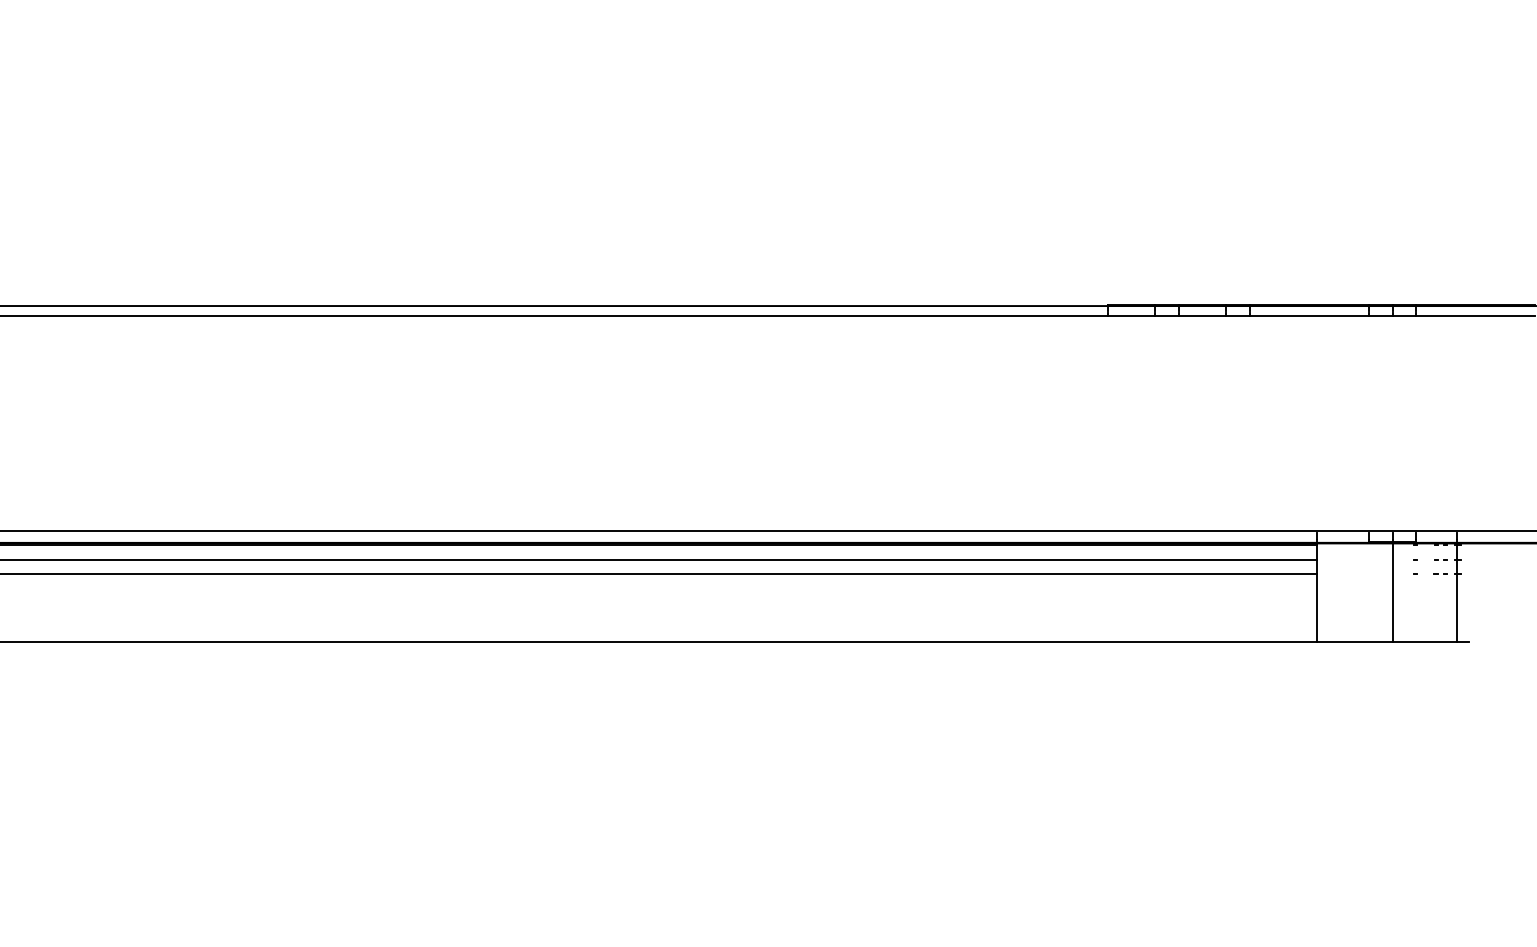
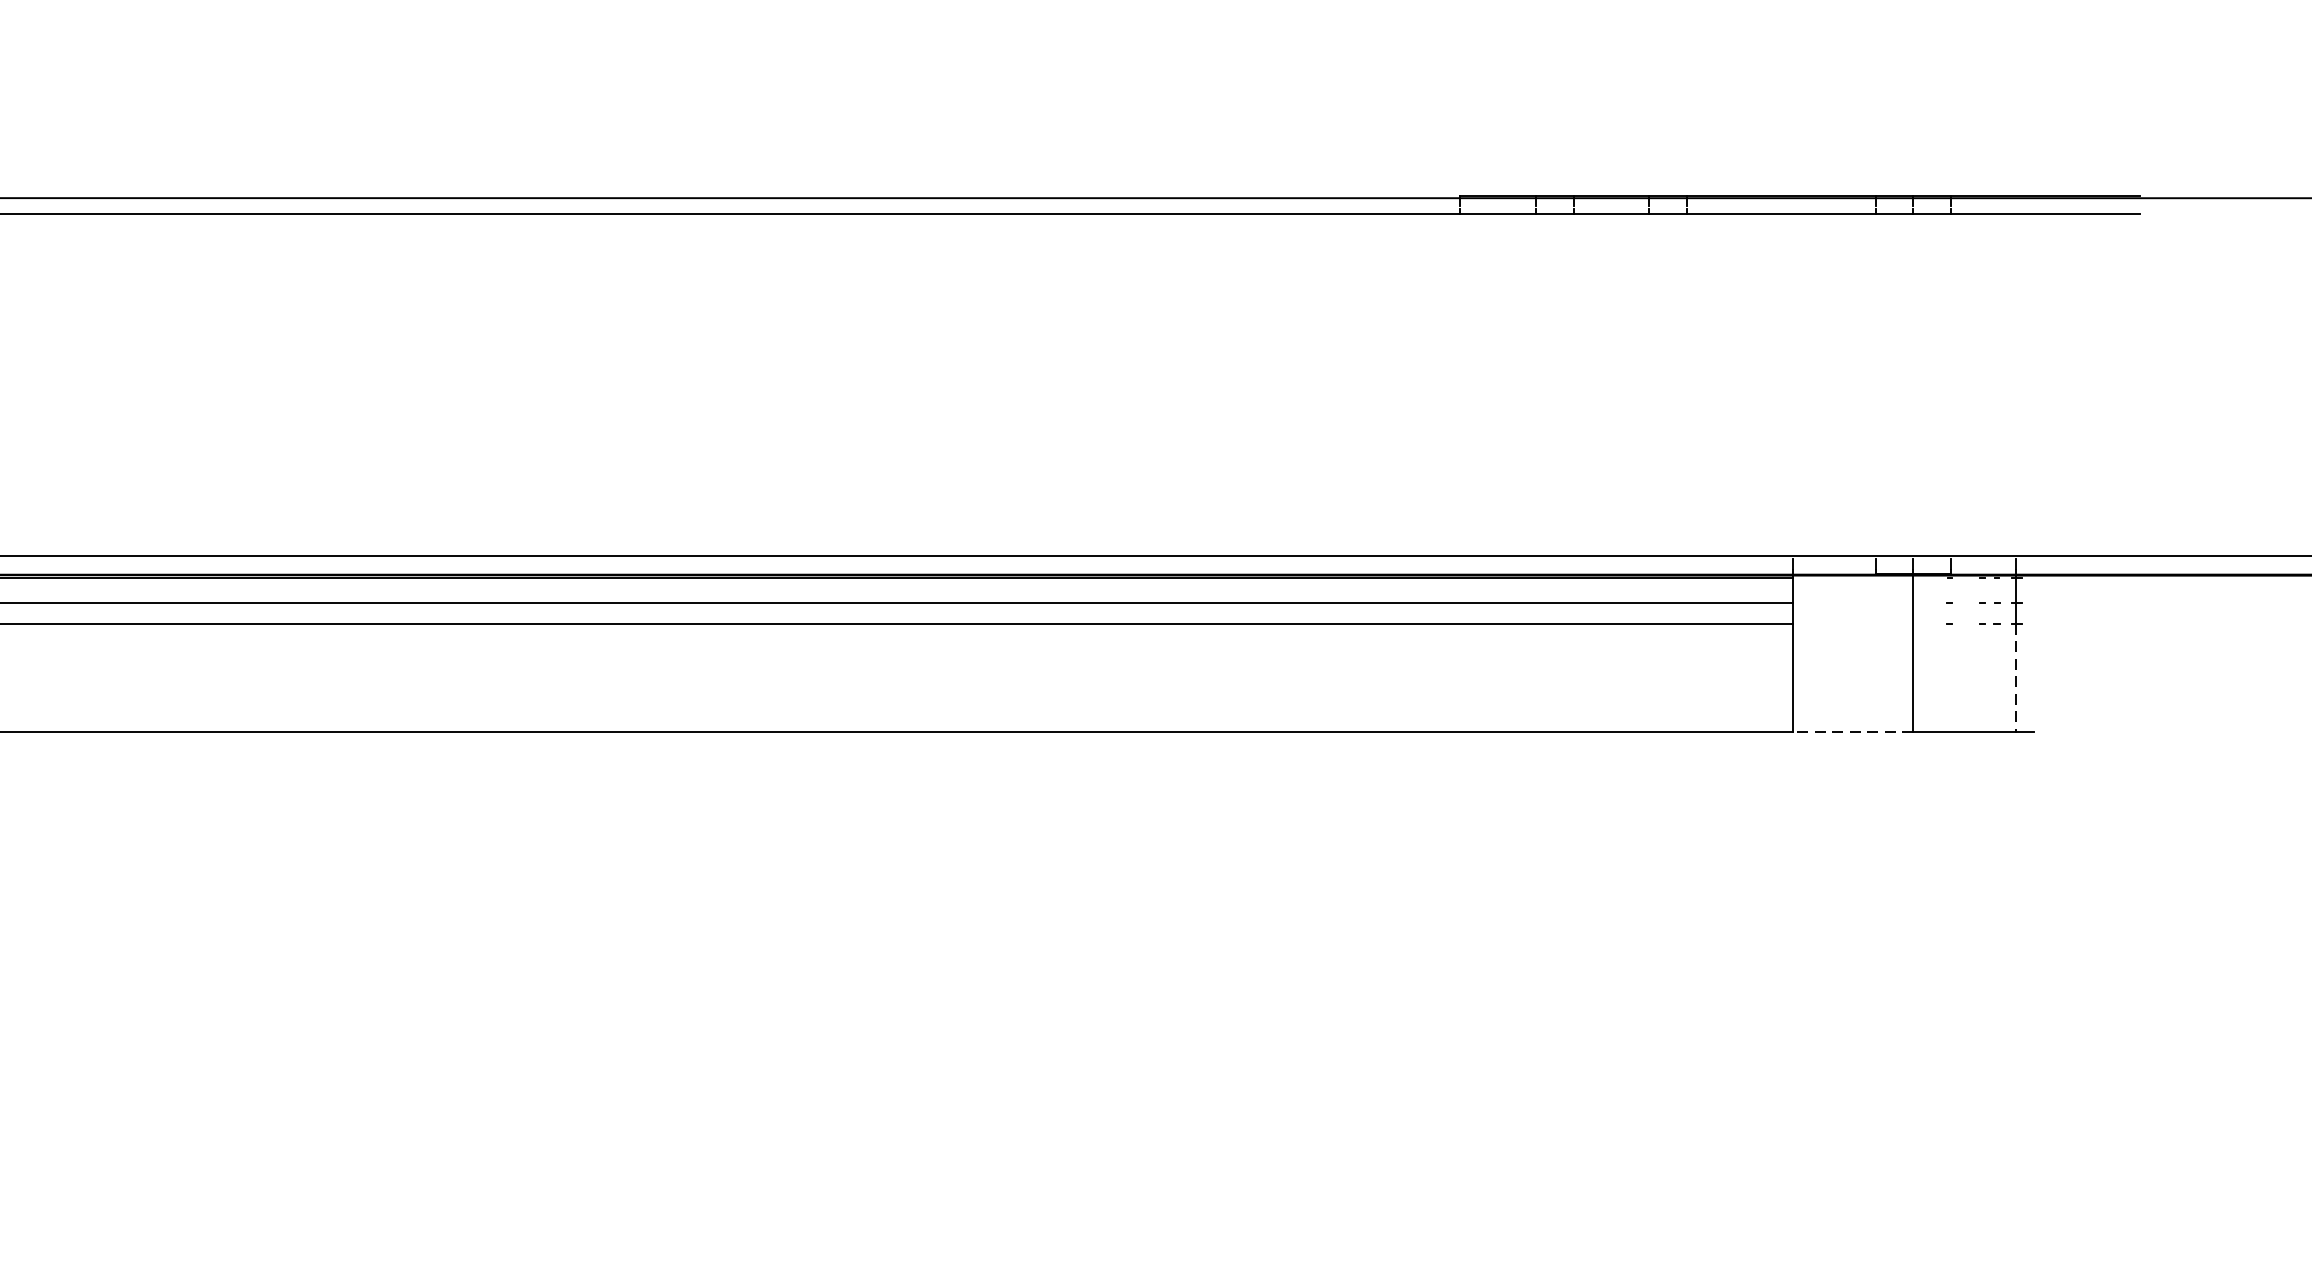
line: (1457, 608) -> (2016, 679), solid -> dashed
line: (1354, 642) -> (1852, 733), solid -> dashed

